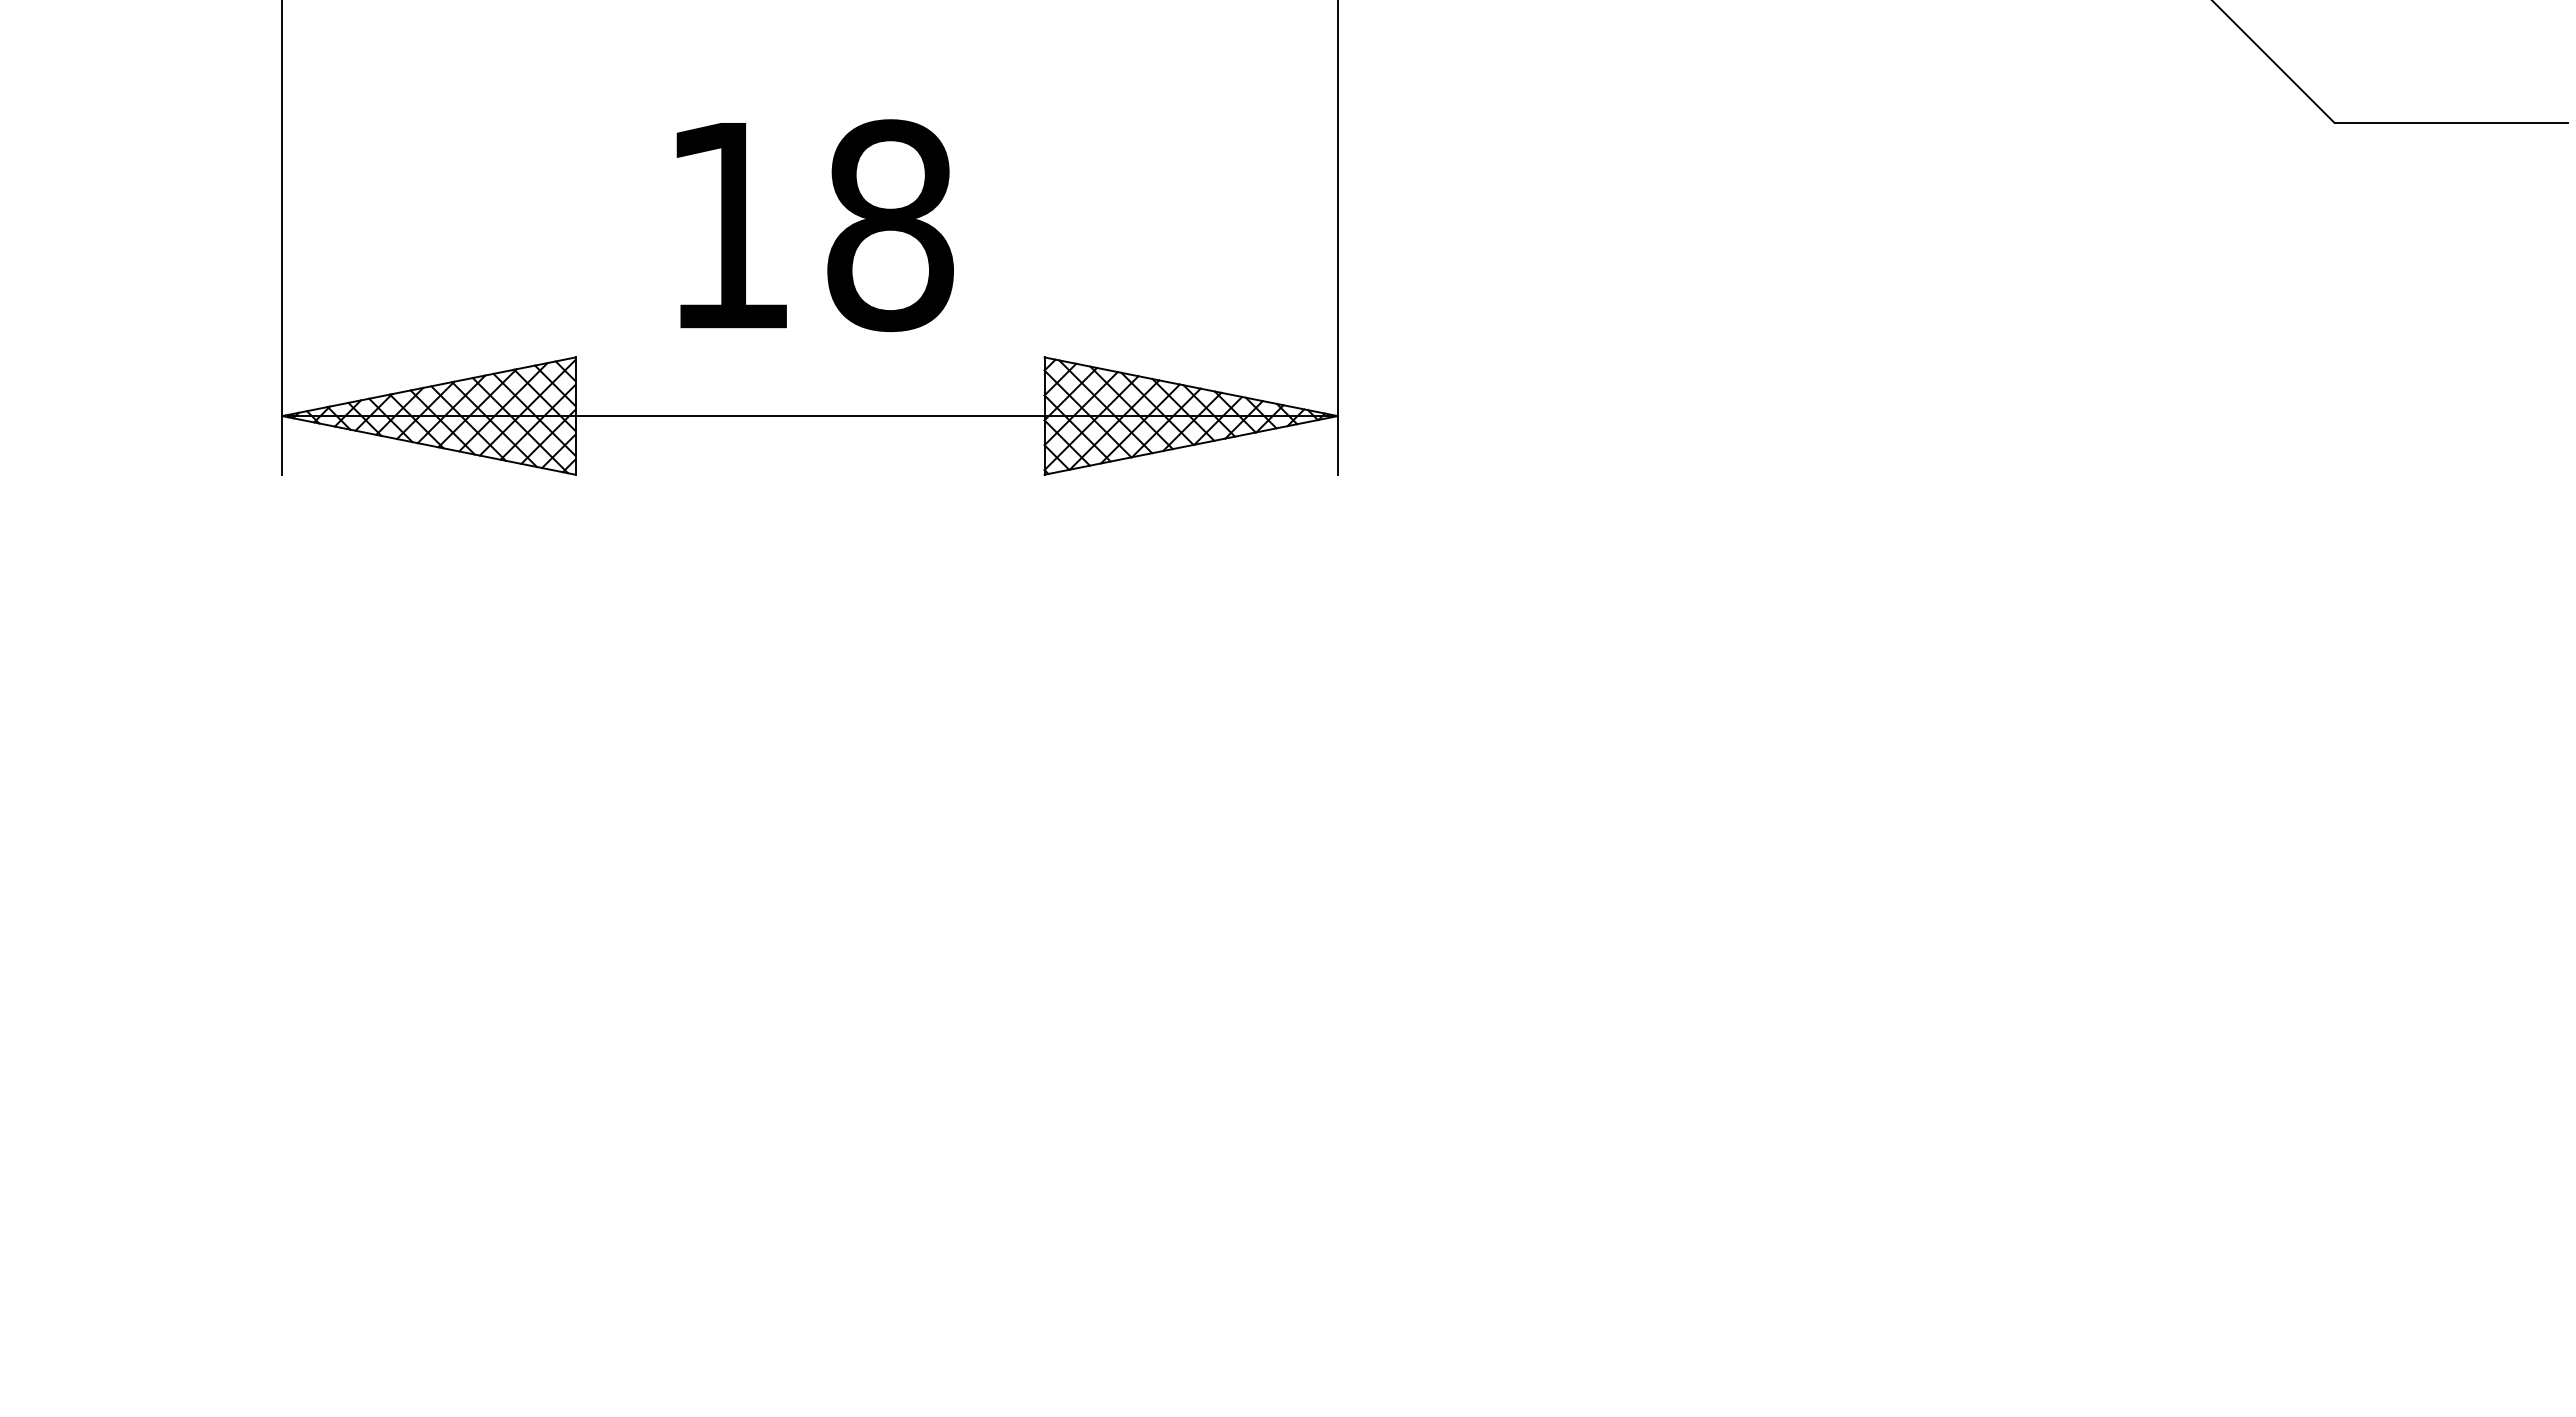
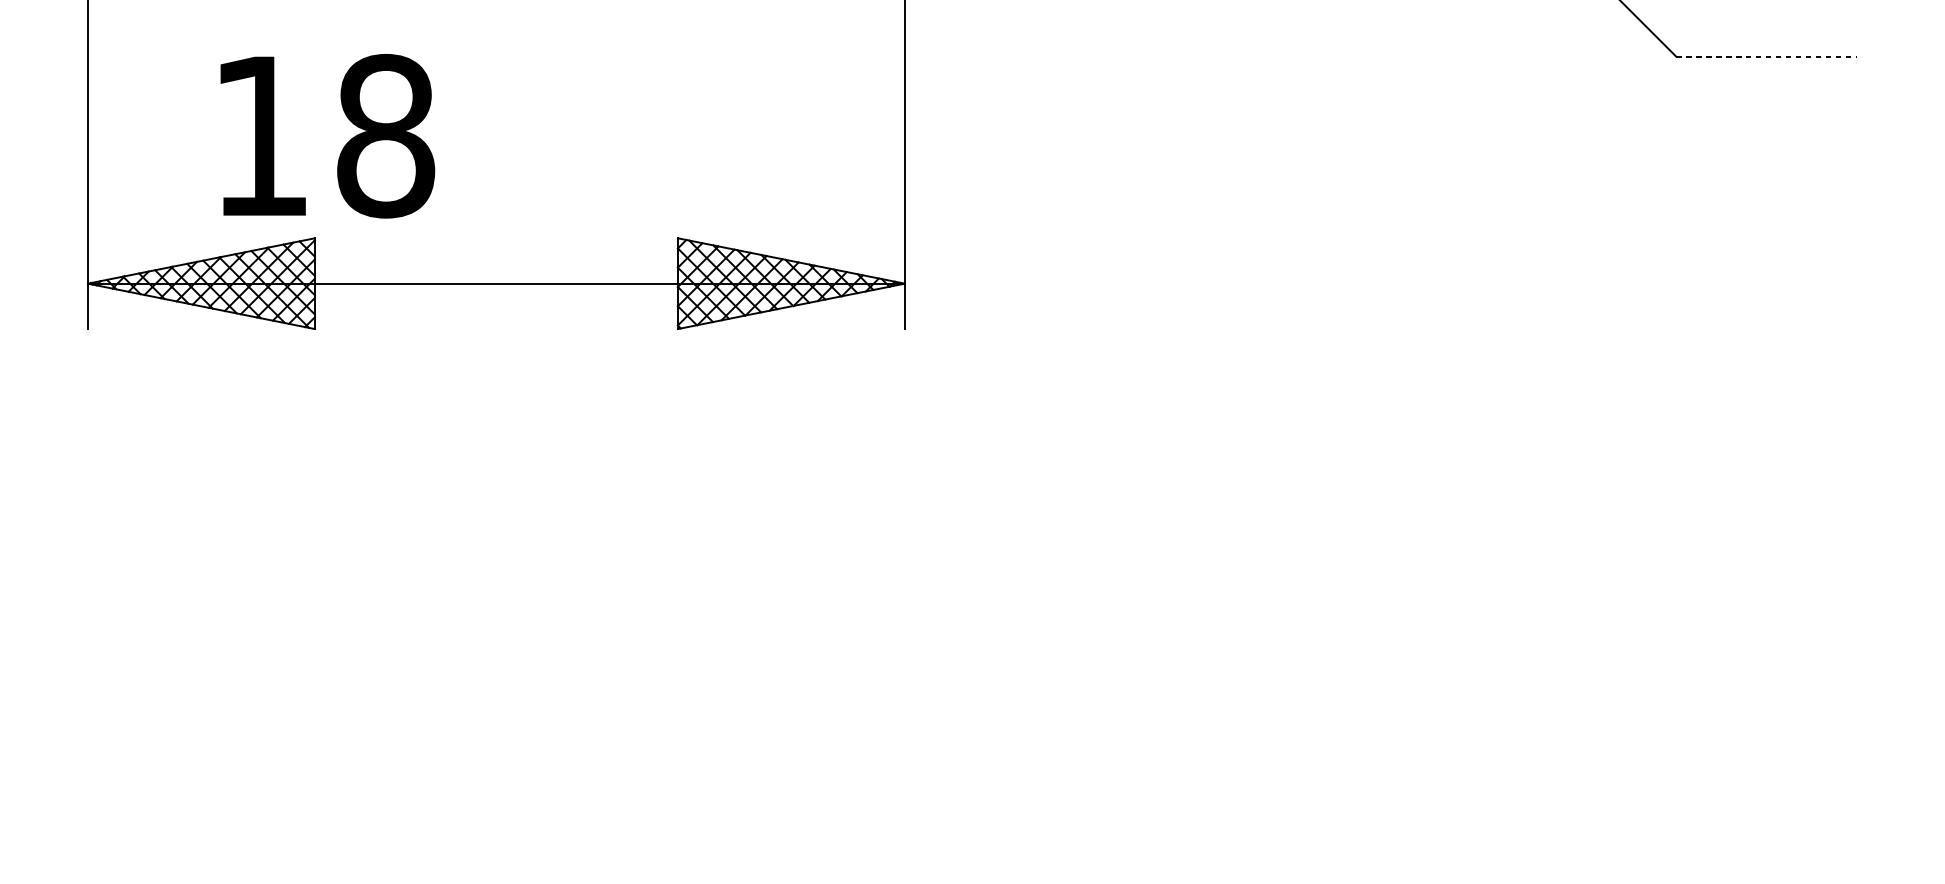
line: (2451, 122) -> (1766, 56), solid -> dashed
text: (814, 225) -> (327, 136), moved

